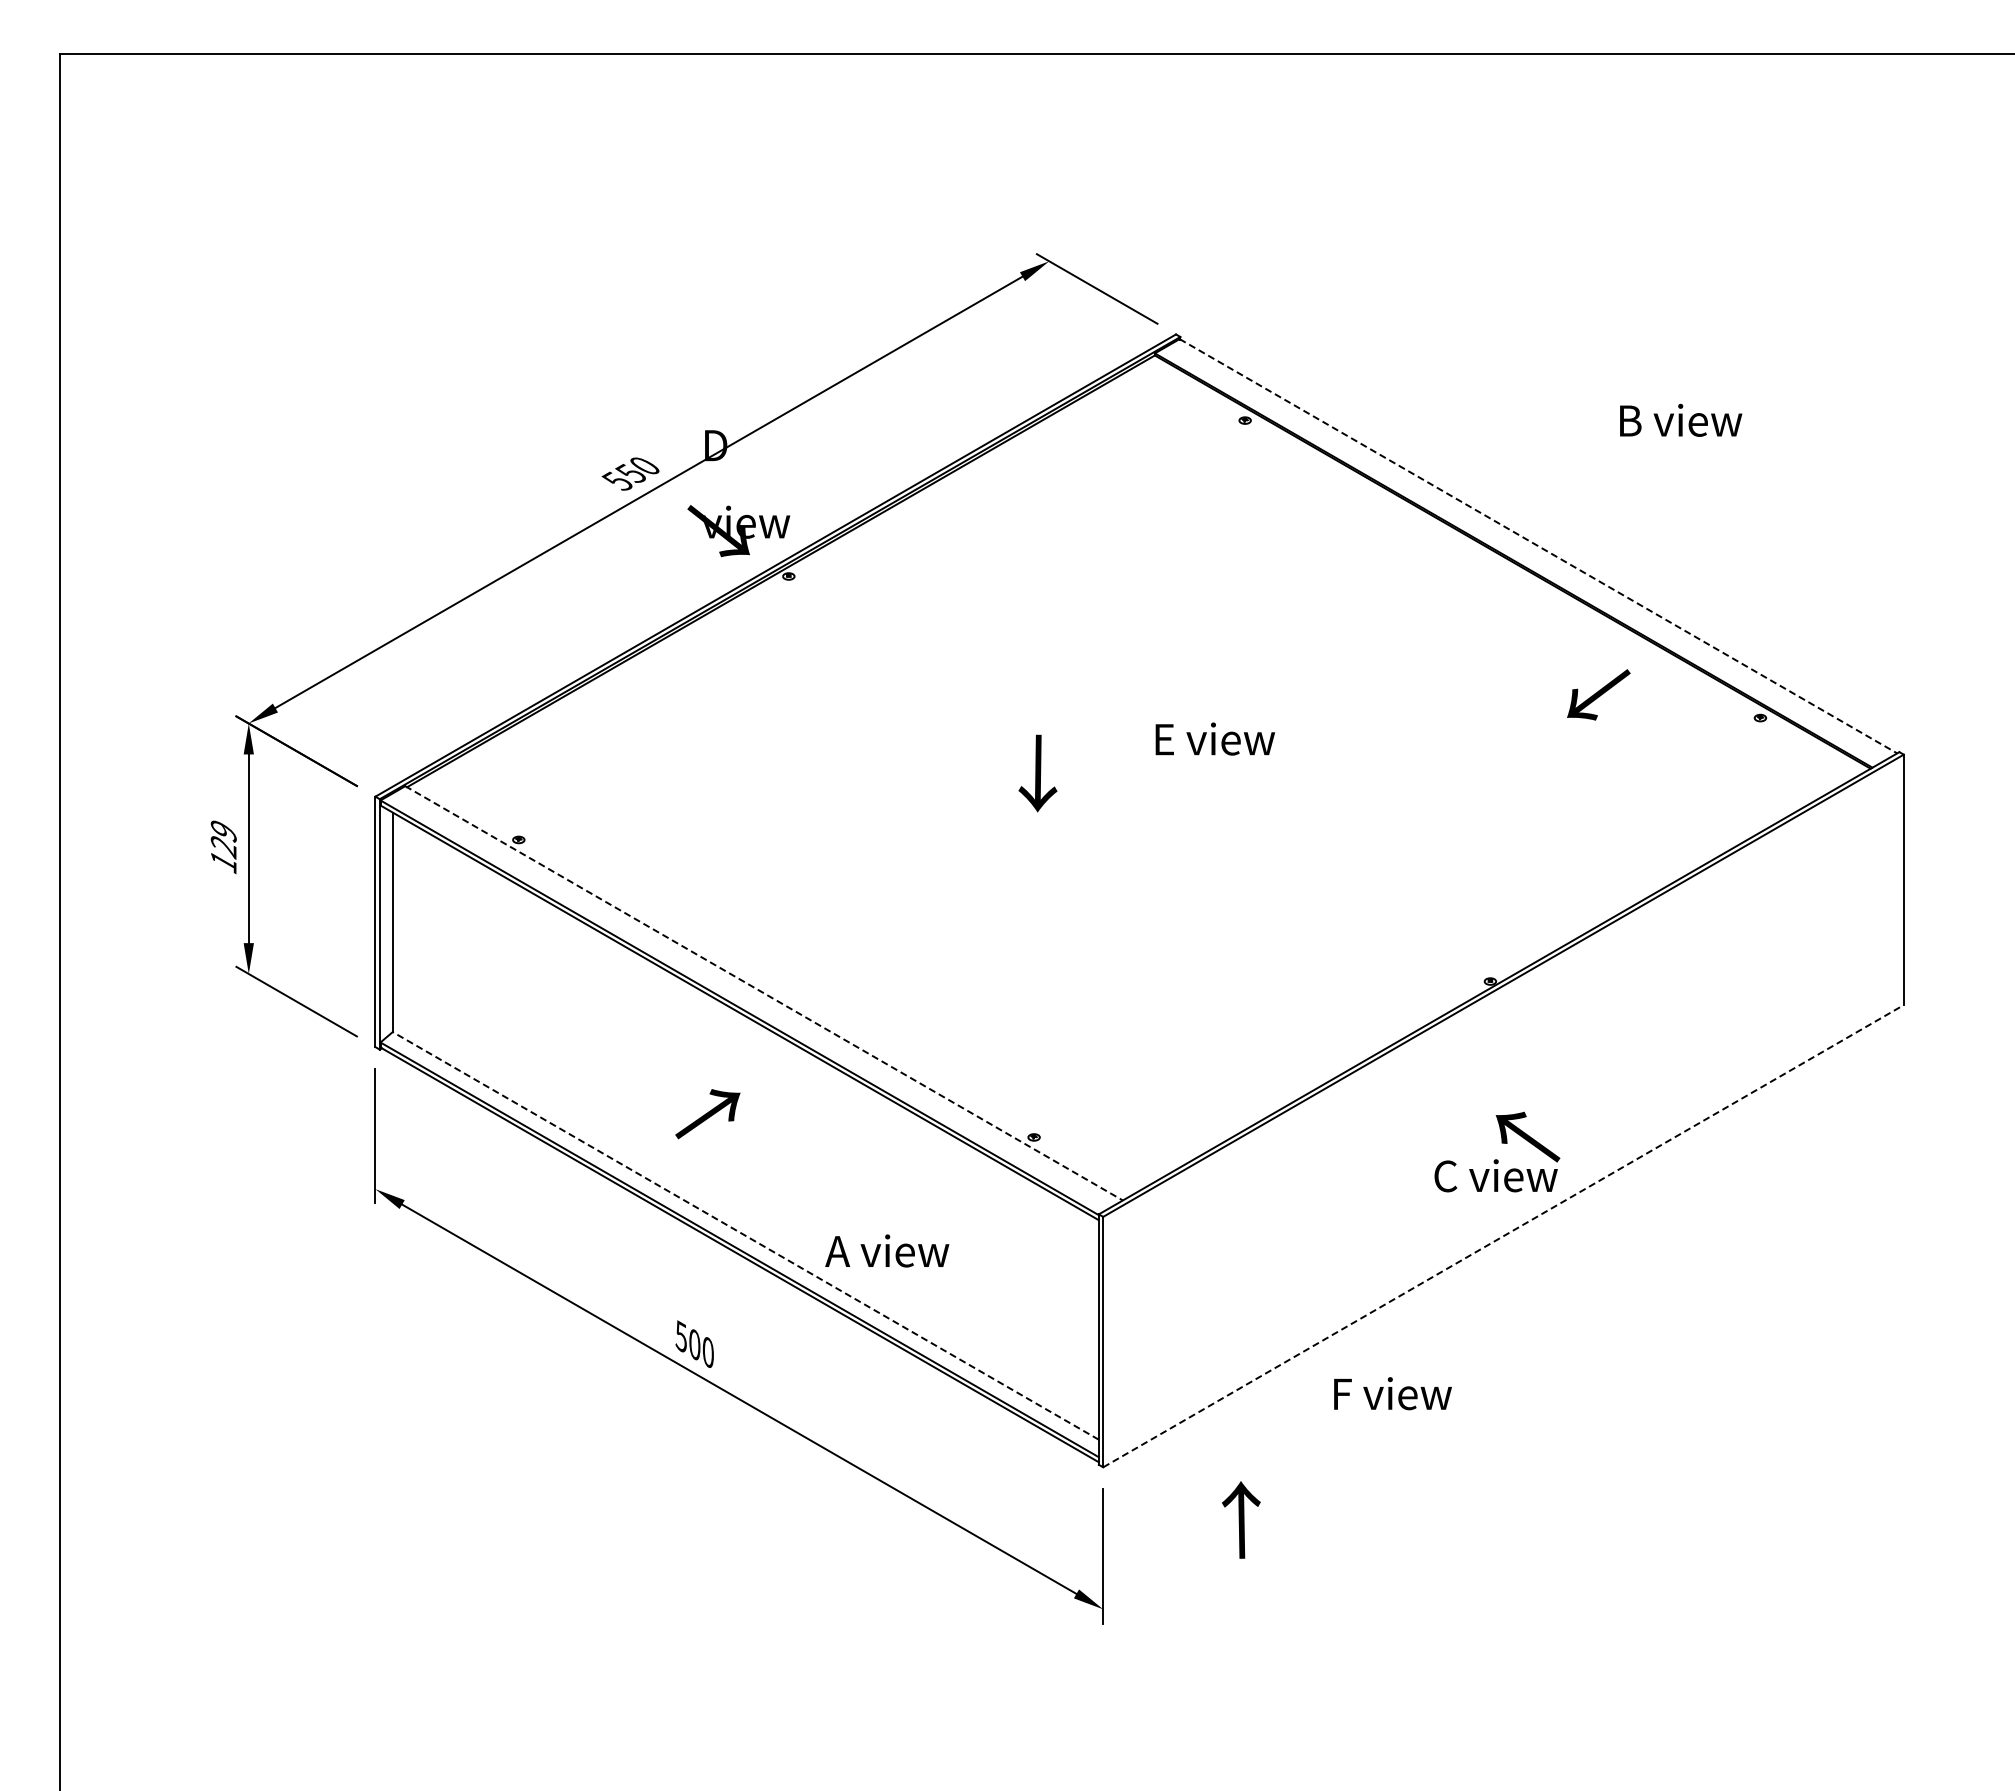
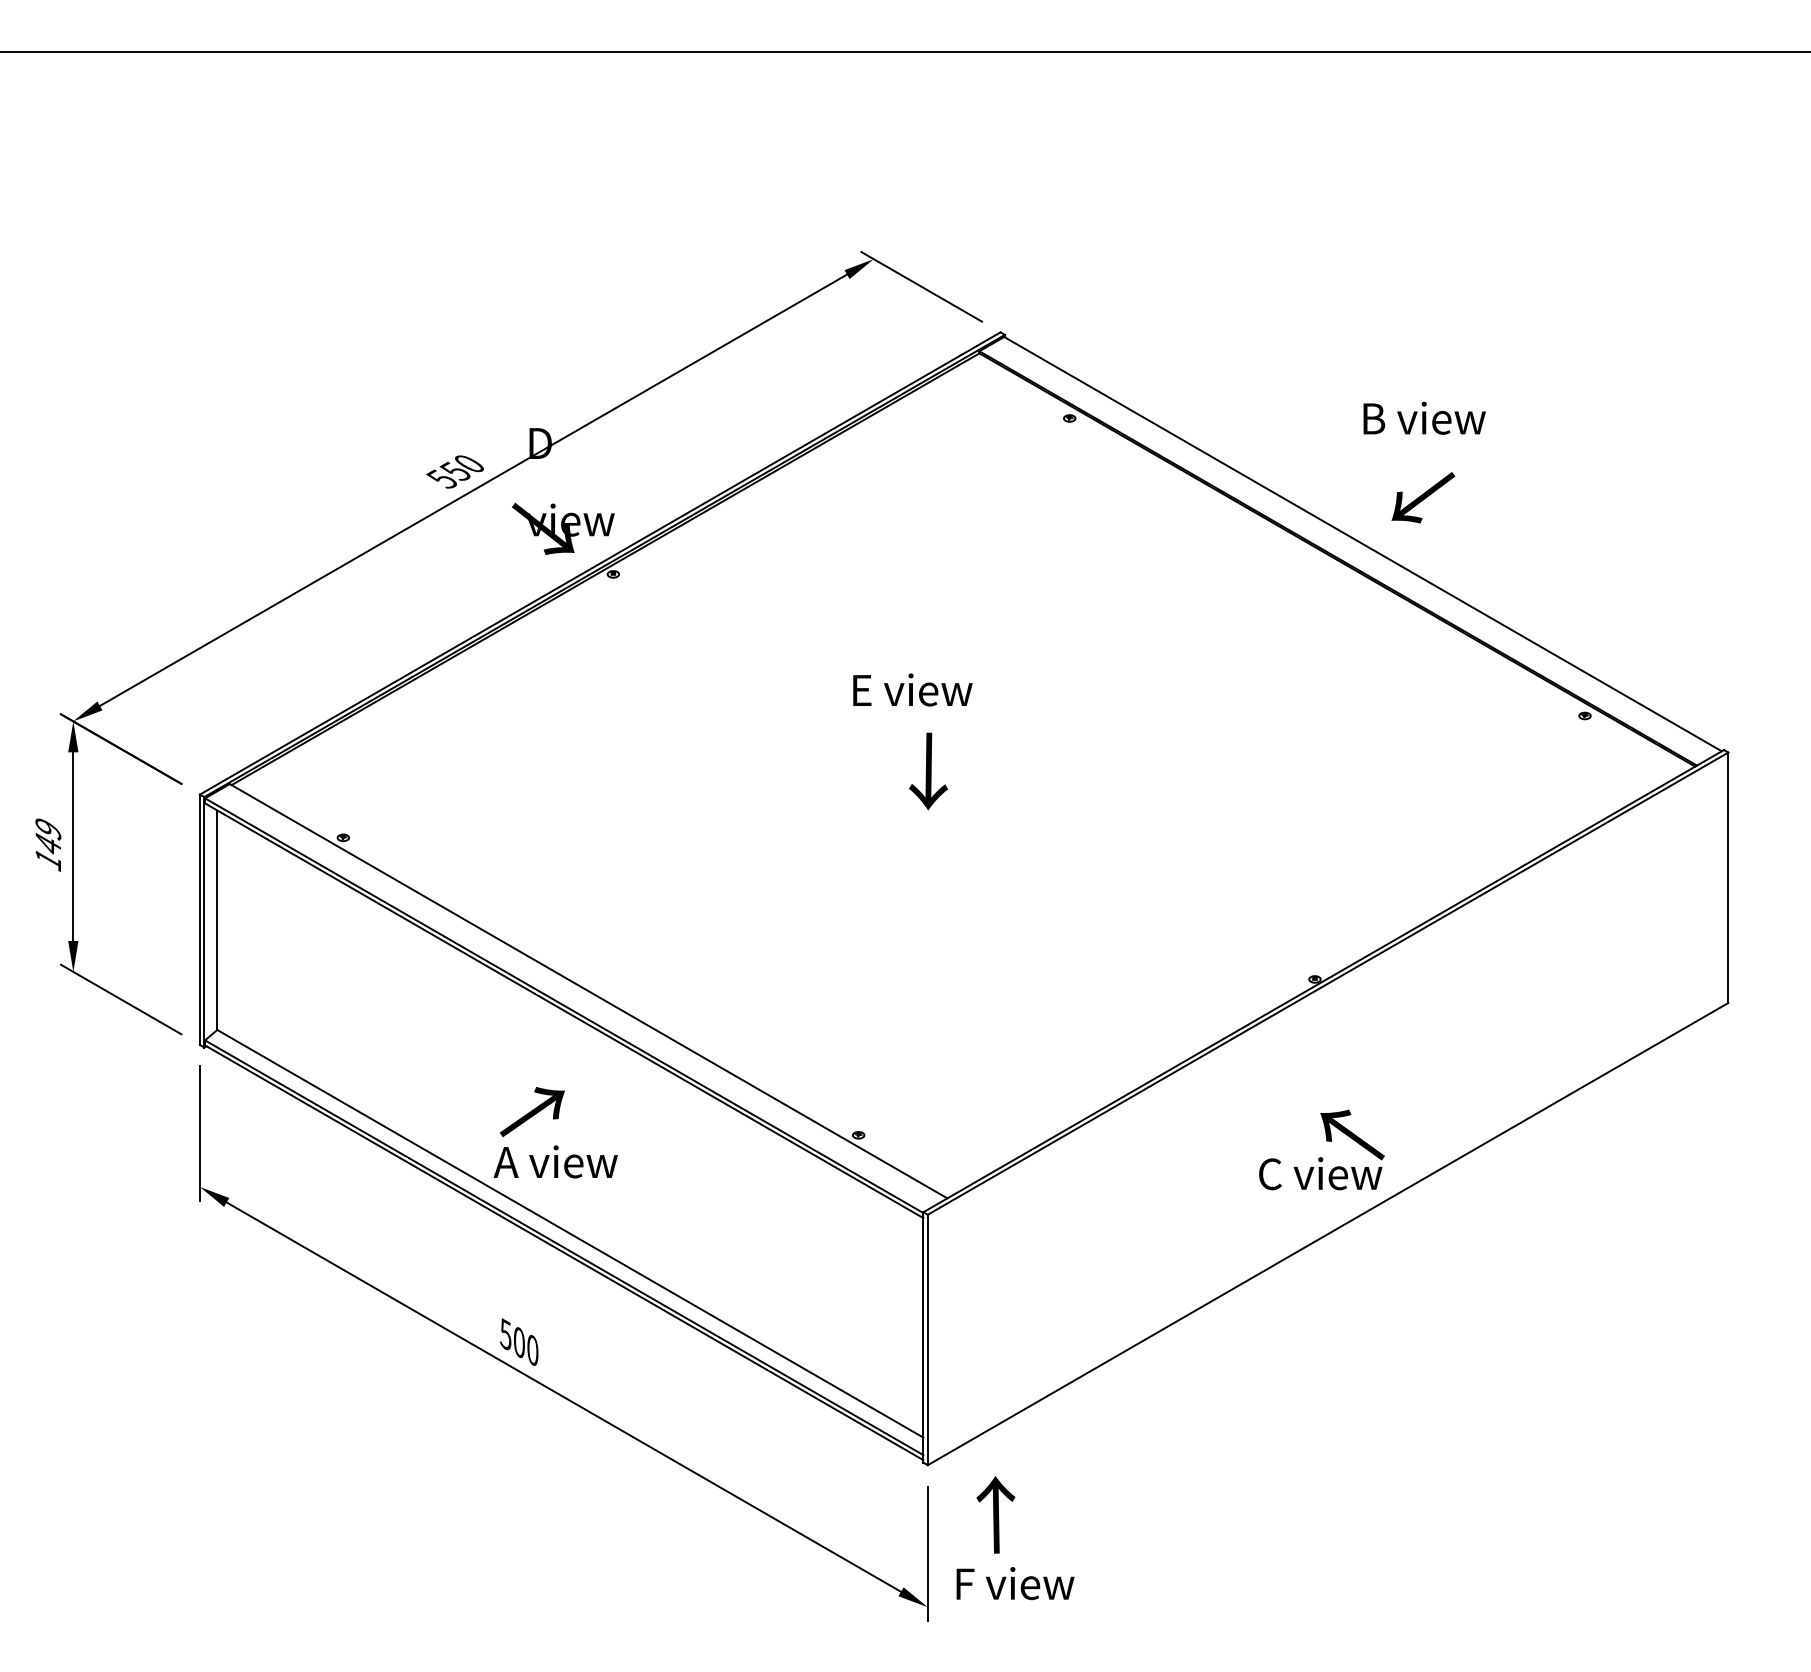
text: (1681, 419) -> (1425, 417), moved
line: (1538, 546) -> (1363, 544), dashed -> solid
text: (1598, 694) -> (1423, 497), moved
text: (1215, 738) -> (913, 689), moved
text: (1037, 773) -> (928, 771), moved
text: (223, 847) -> (48, 845), 129 -> 149
line: (764, 993) -> (589, 991), dashed -> solid
line: (745, 1235) -> (570, 1233), dashed -> solid
line: (1503, 1235) -> (1328, 1233), dashed -> solid
text: (887, 1250) -> (556, 1161), moved
text: (1392, 1393) -> (1015, 1583), moved
text: (1241, 1519) -> (996, 1514), moved

